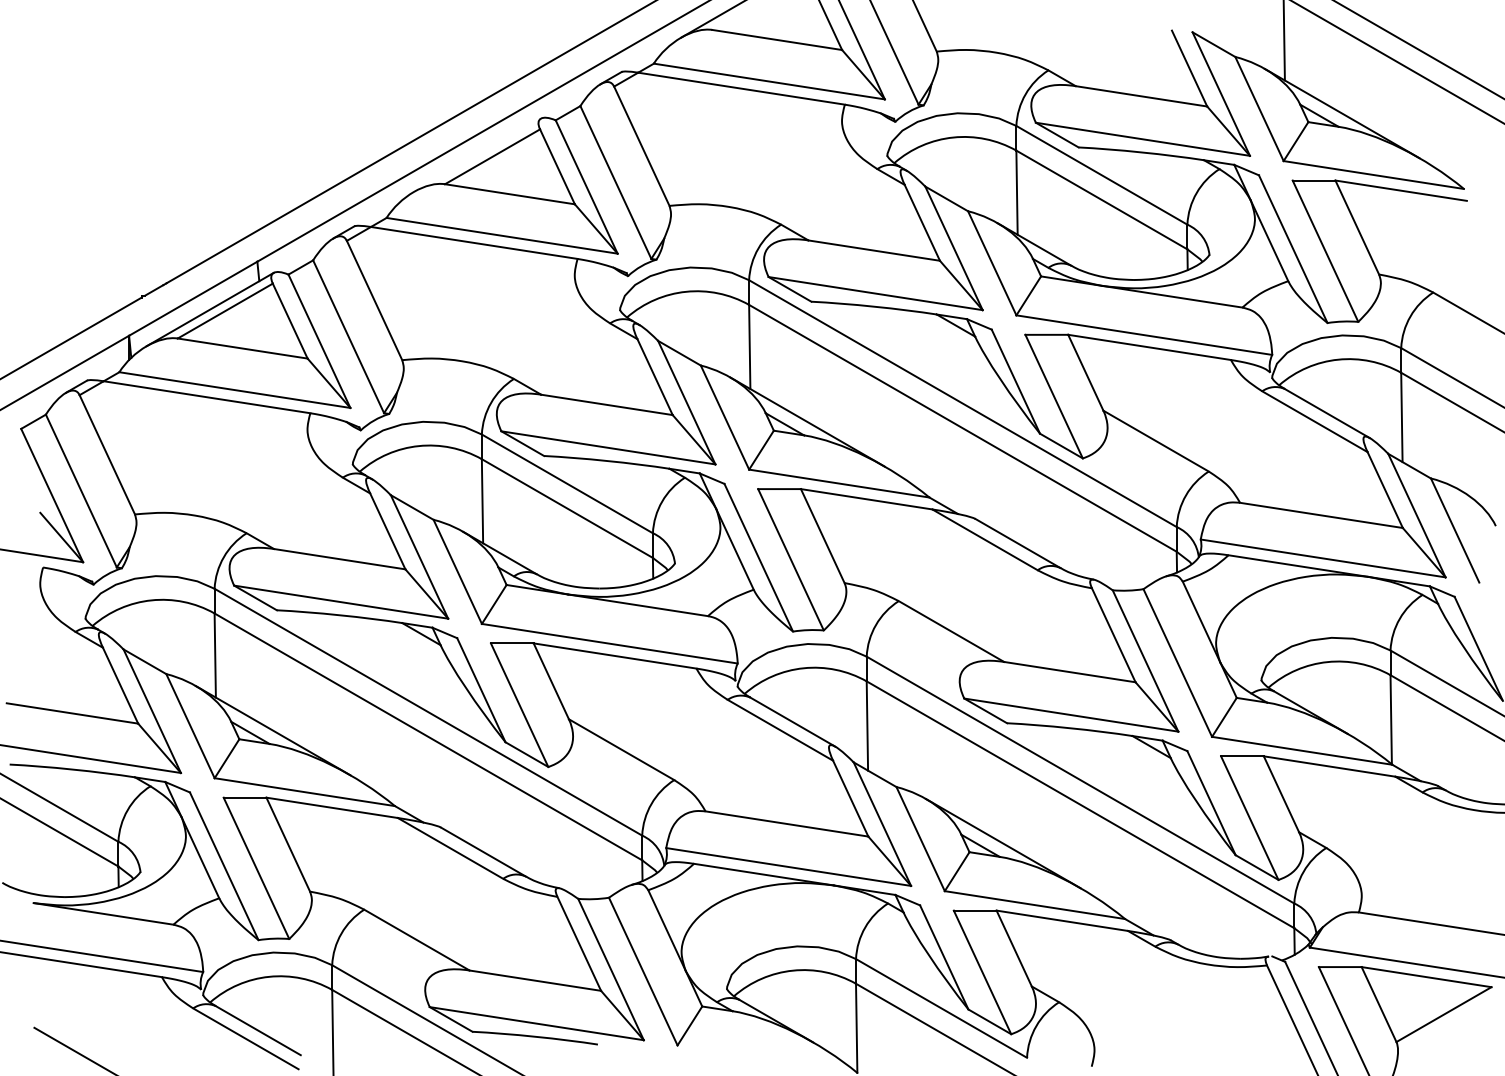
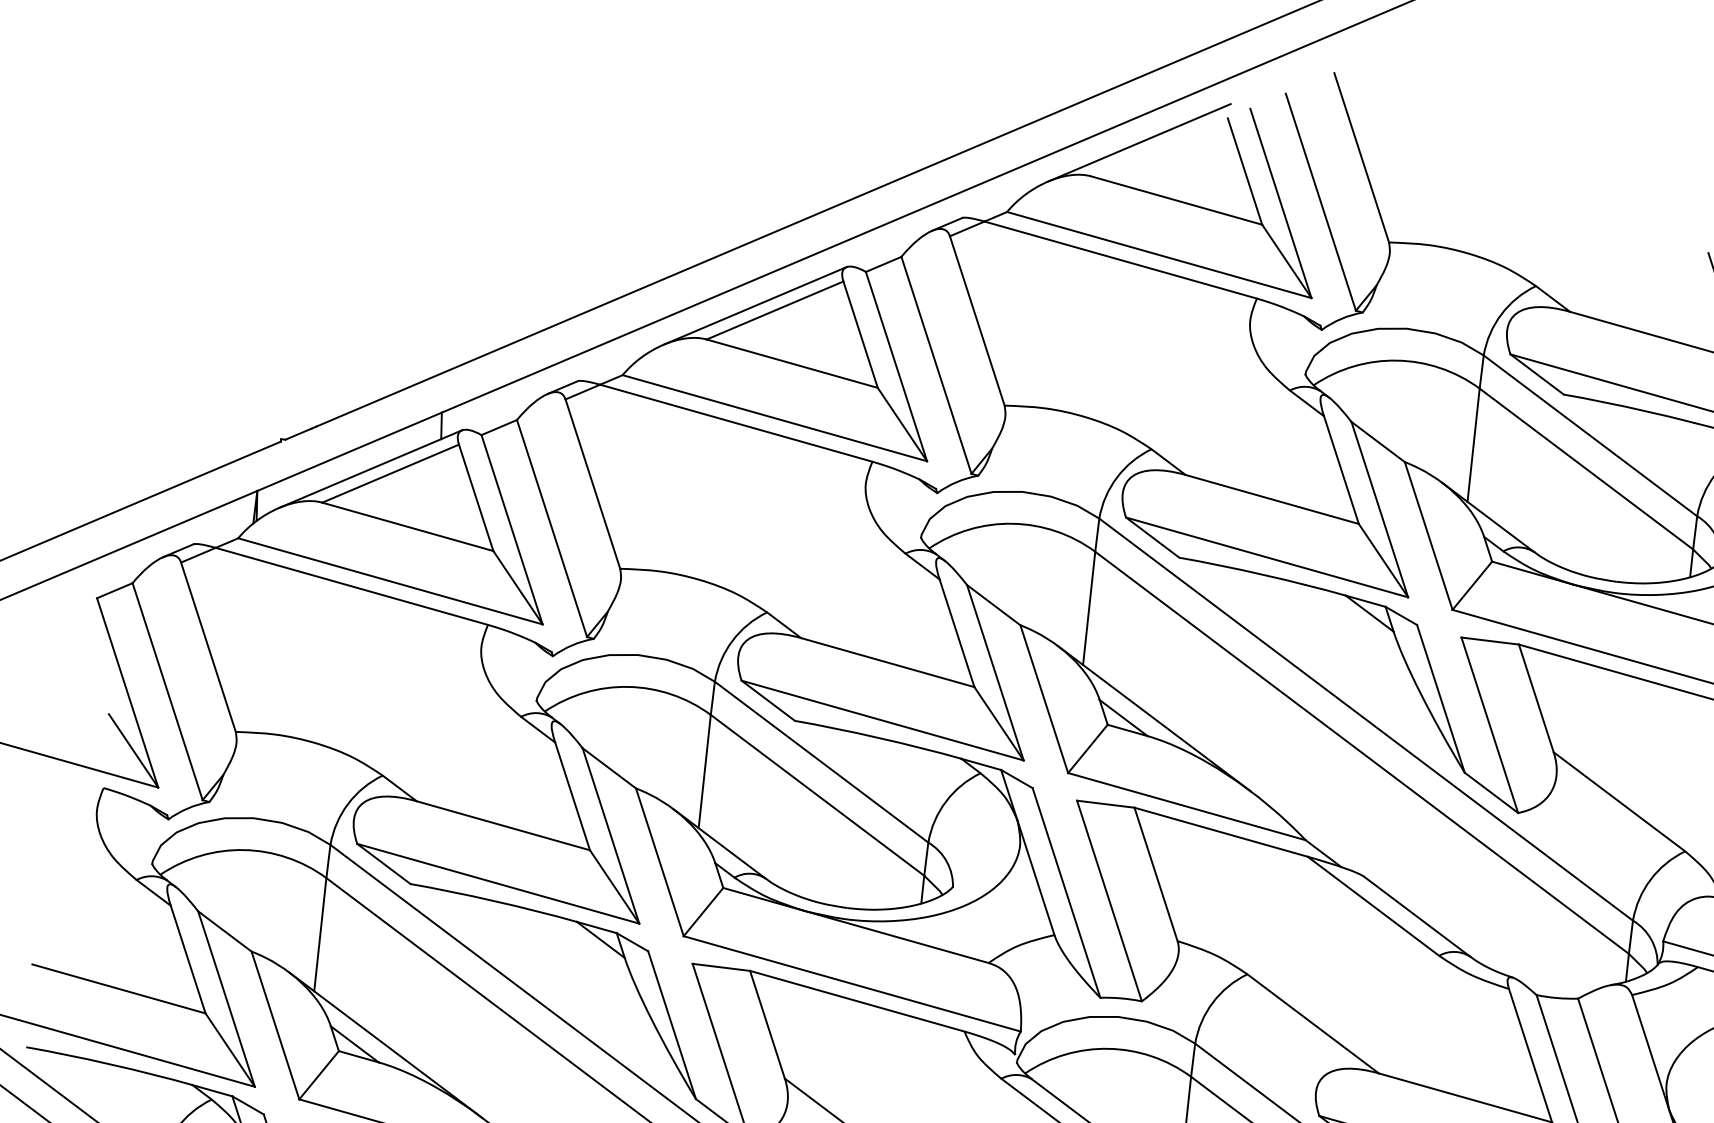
line: (476, 154) -> (753, 304), added

